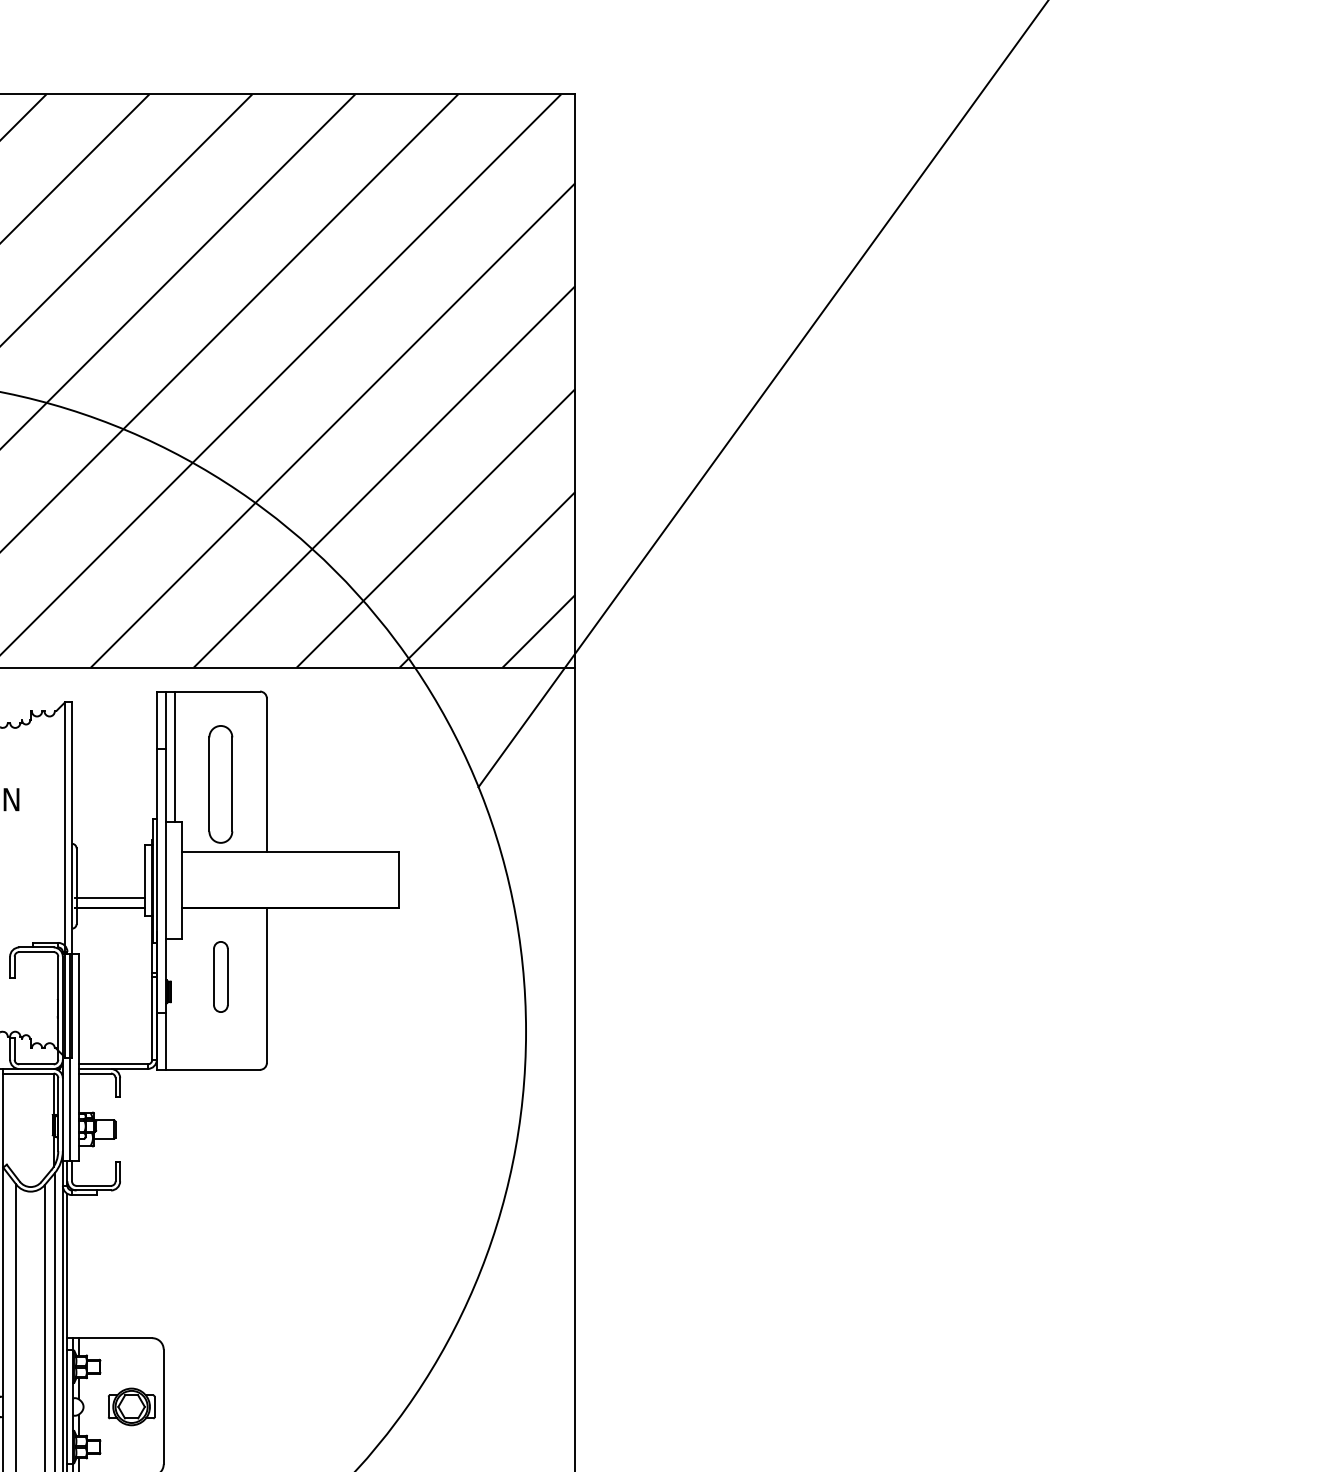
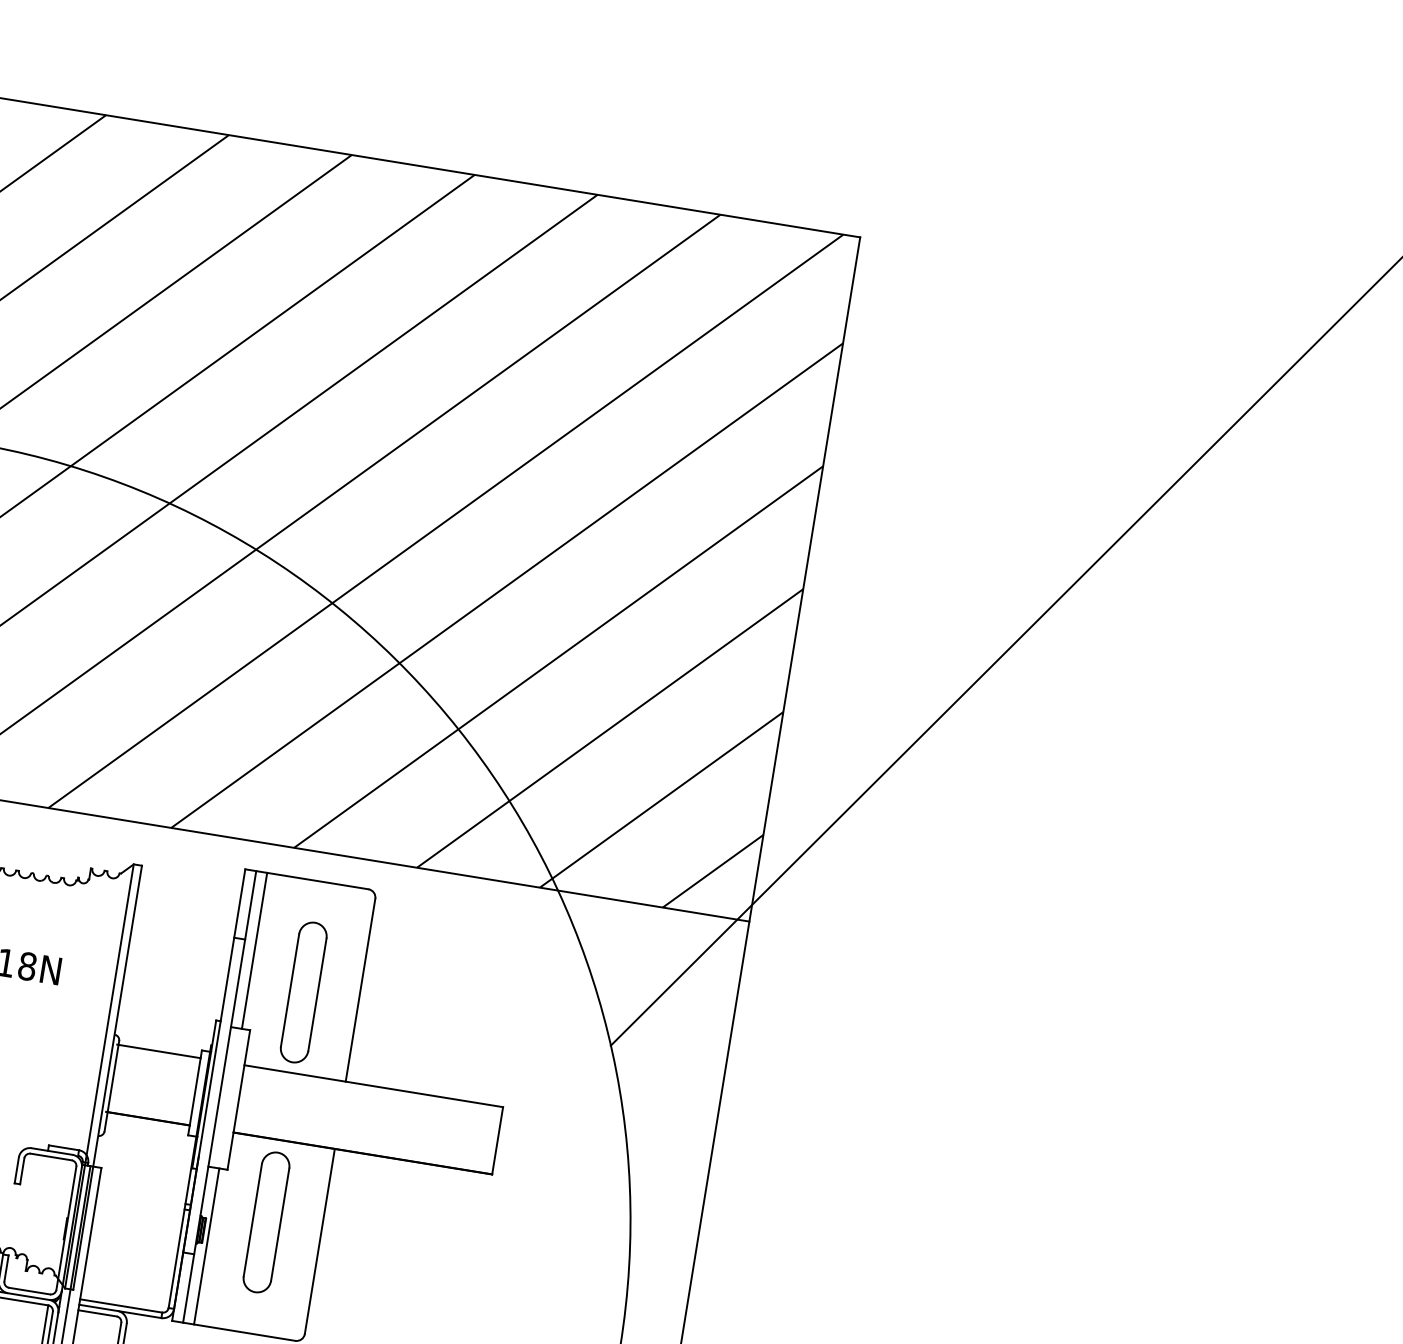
line: (110, 897) -> (159, 1051), moved
part: (220, 976) -> (266, 1221), size x1.67
line: (175, 1004) -> (207, 1246), added

